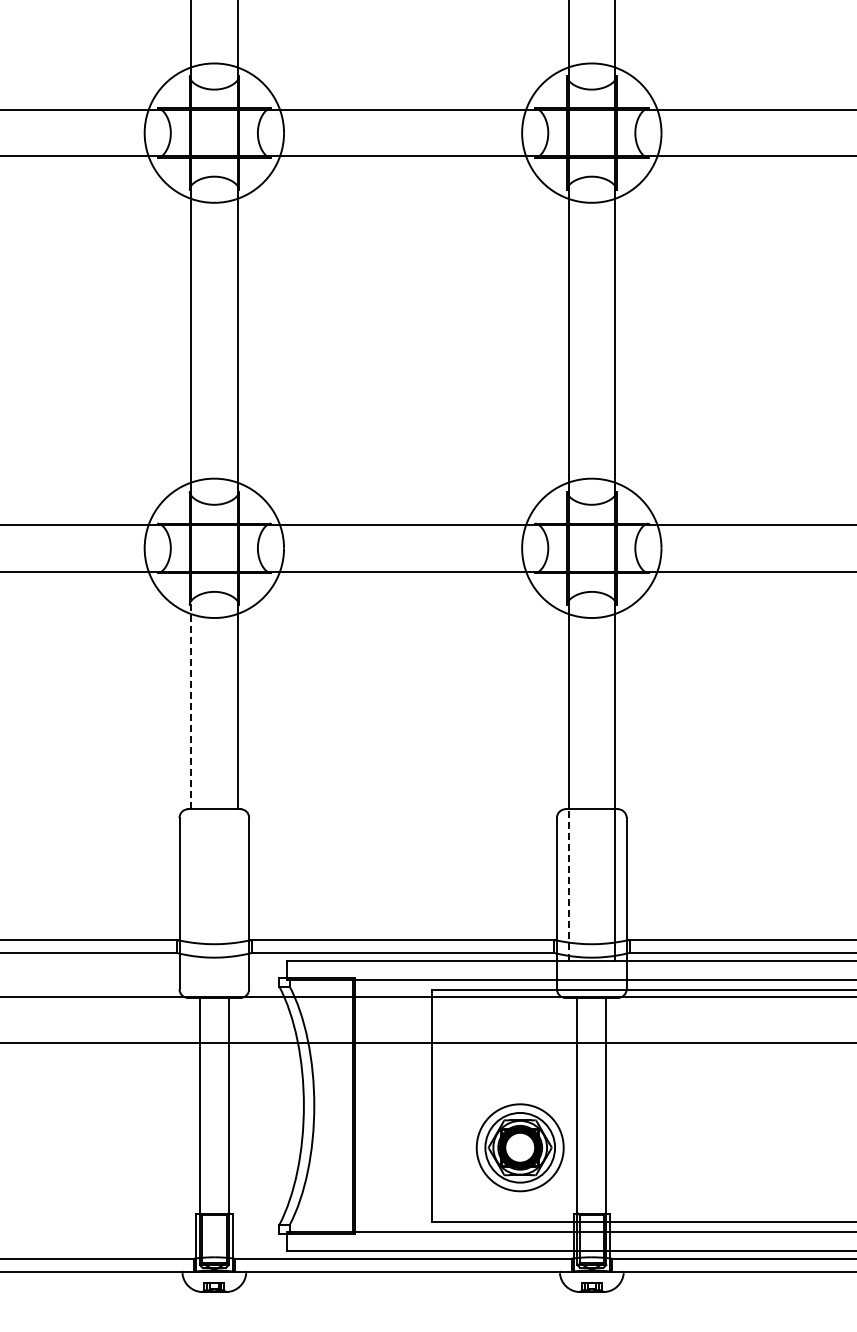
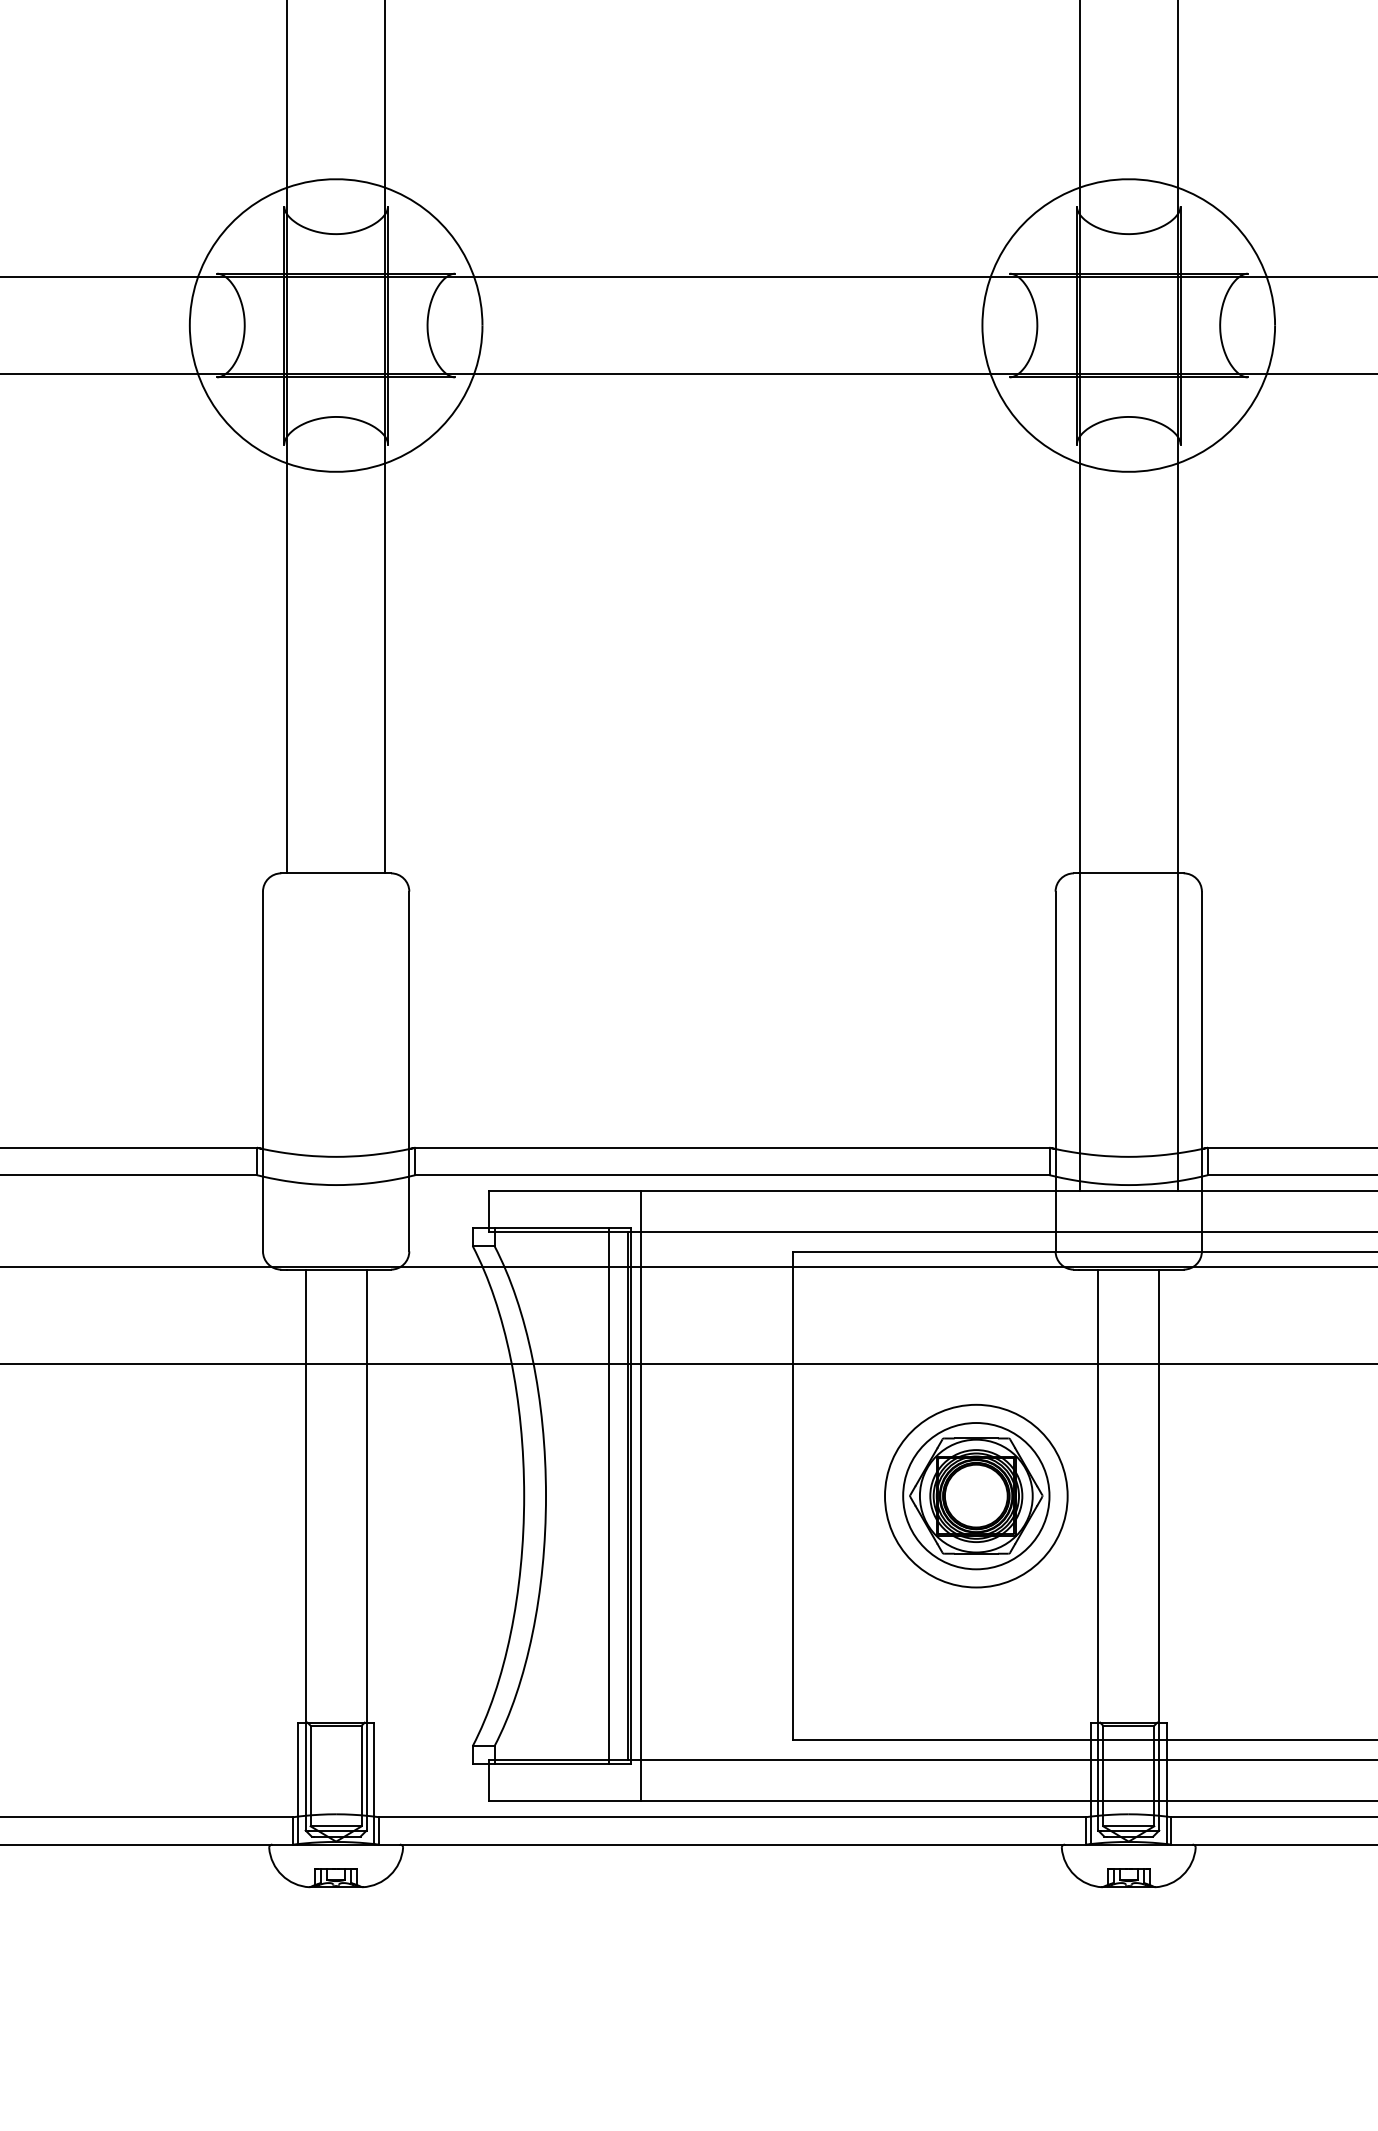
line: (191, 704) -> (288, 653), dashed -> solid
line: (568, 884) -> (1079, 1031), dashed -> solid
line: (344, 1105) -> (609, 1495), added
line: (359, 1105) -> (640, 1495), added
part: (519, 1147) -> (974, 1495), moved

